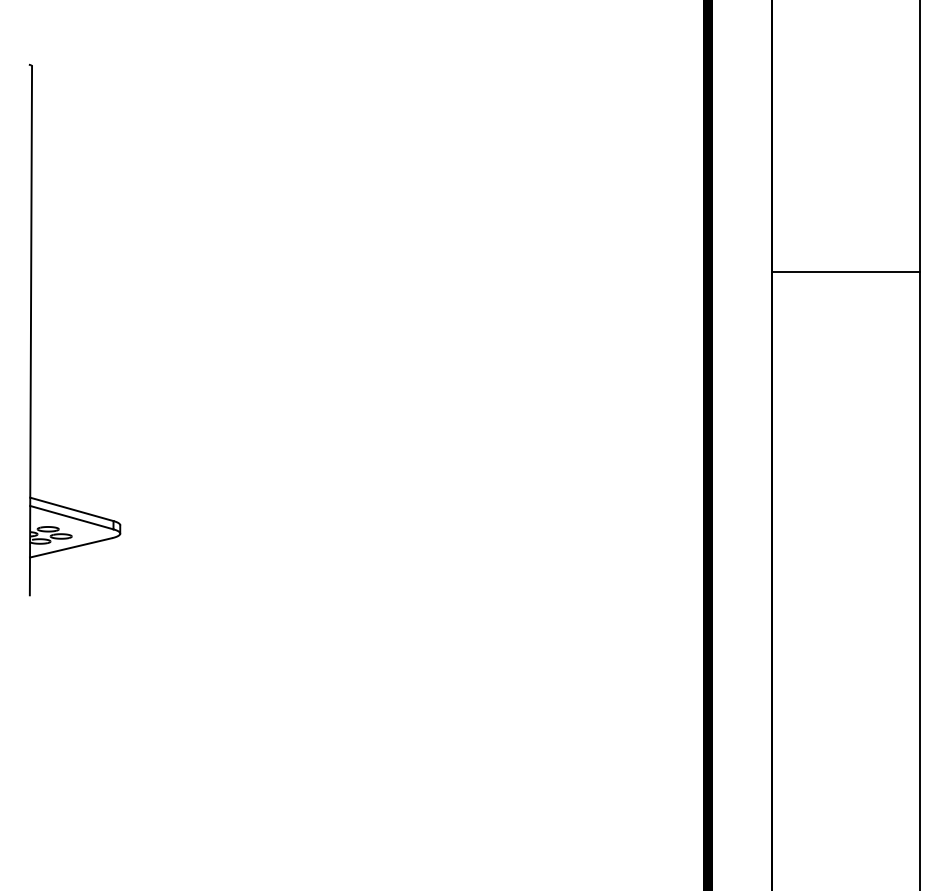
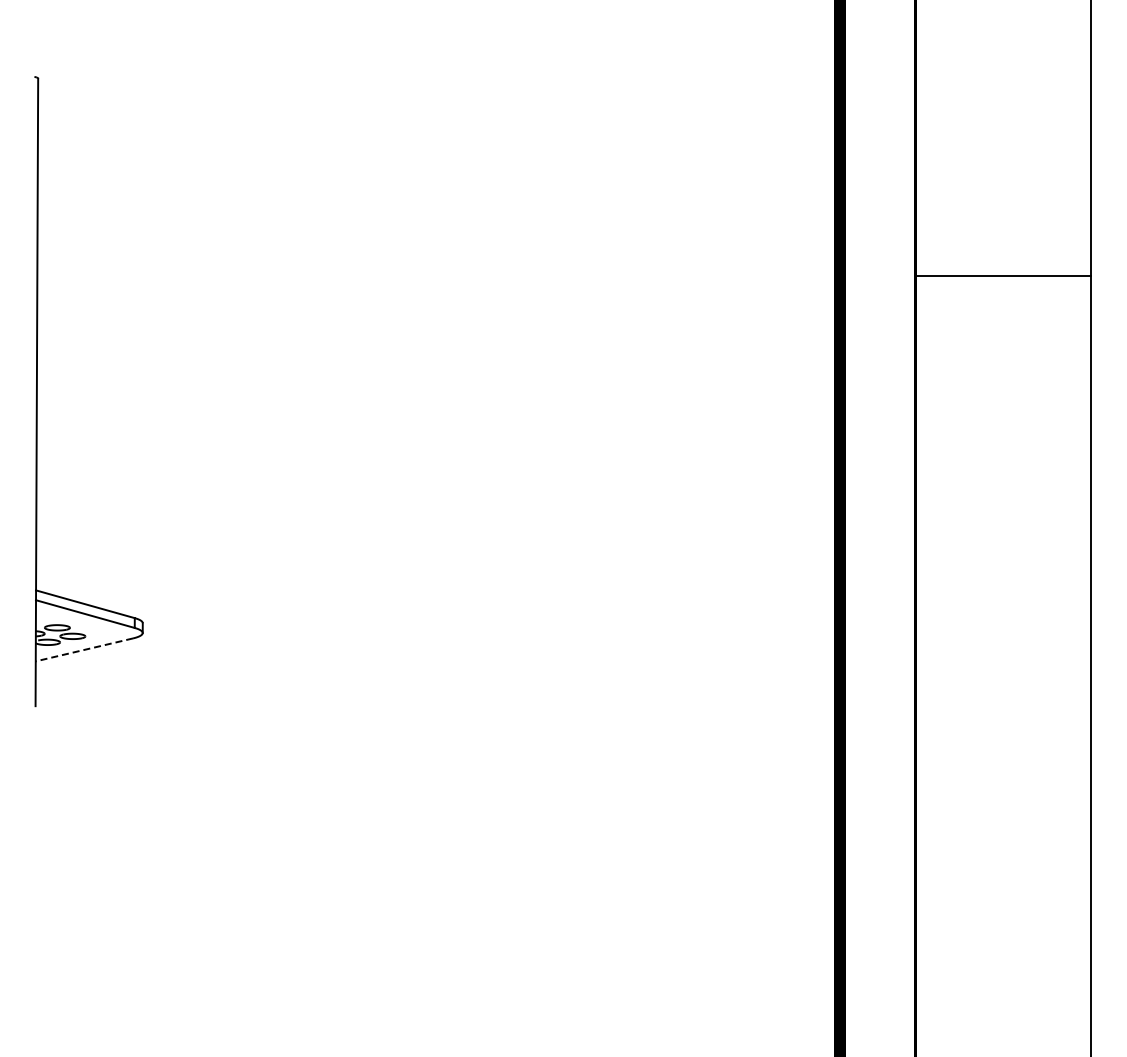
line: (846, 271) -> (1003, 275), moved
line: (71, 547) -> (84, 649), solid -> dashed

